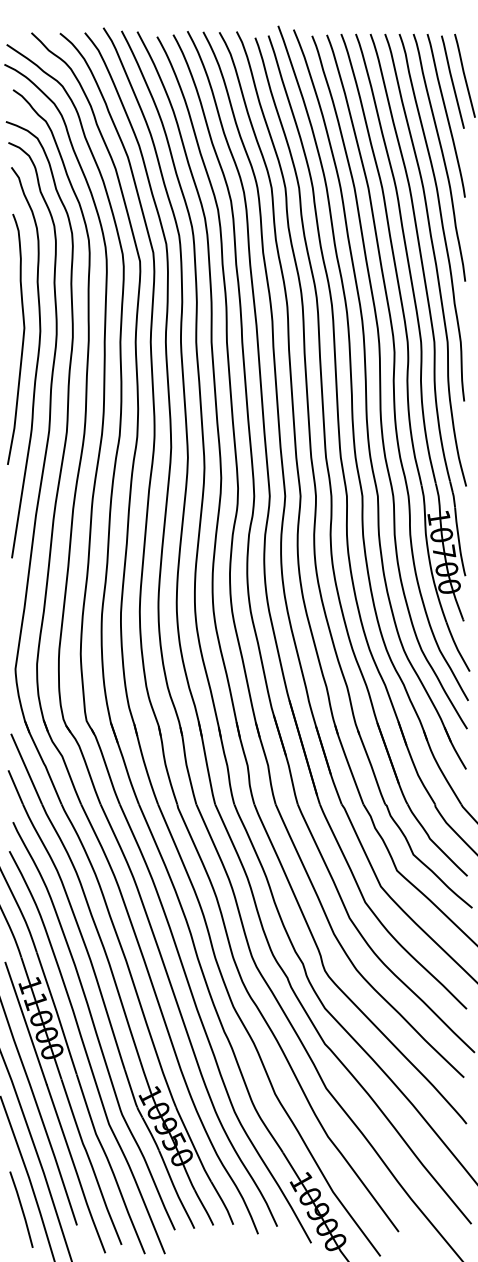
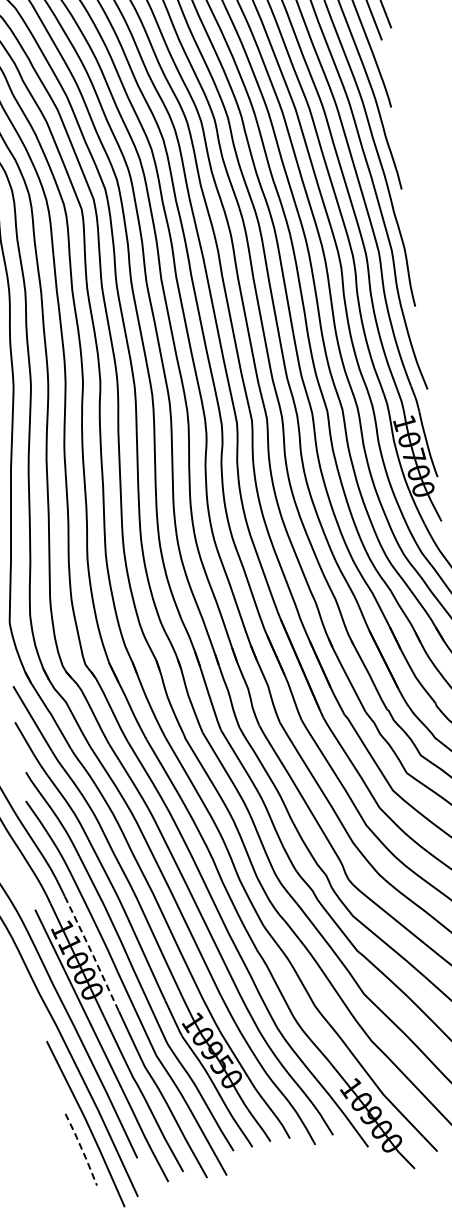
line: (57, 1014) -> (92, 954), solid -> dashed
line: (22, 1209) -> (82, 1149), solid -> dashed

